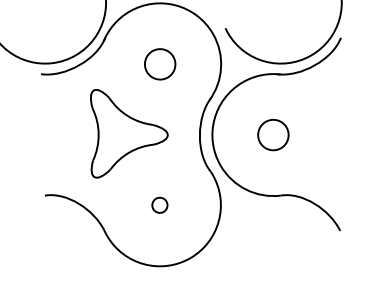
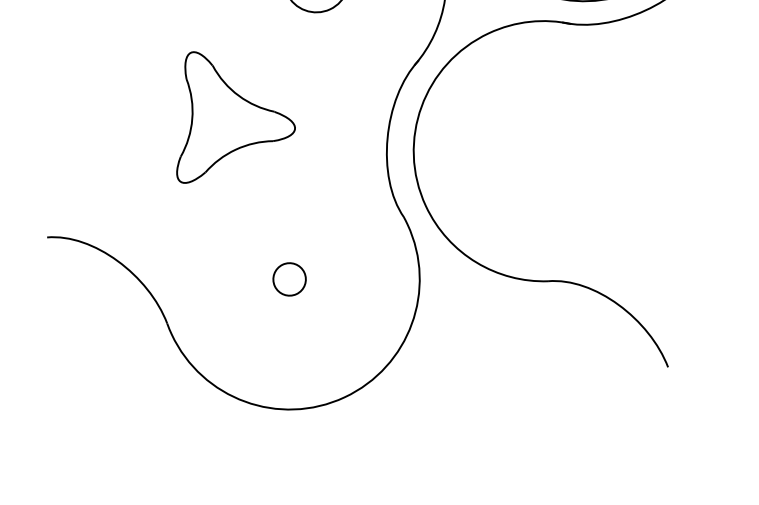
part: (129, 133) -> (238, 121), size x0.7
part: (273, 134) -> (544, 150), removed

